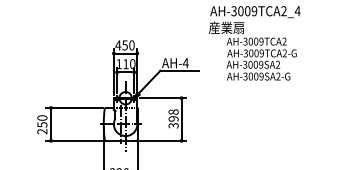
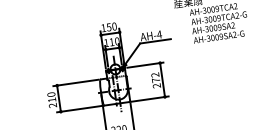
text: (118, 45) -> (103, 28), 450 -> 150
text: (173, 118) -> (155, 80), 398 -> 272
text: (42, 124) -> (52, 99), 250 -> 210

